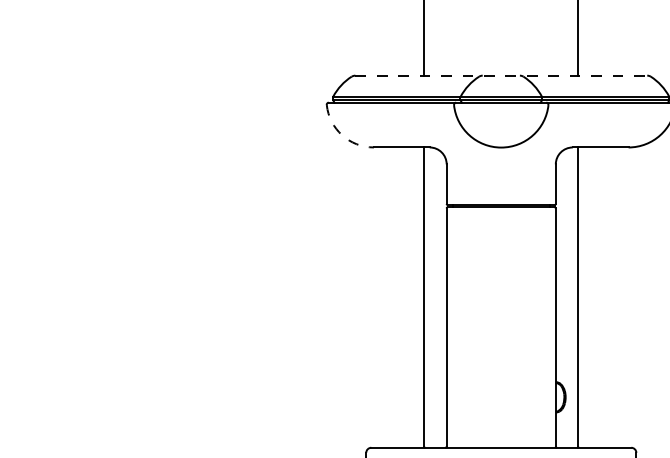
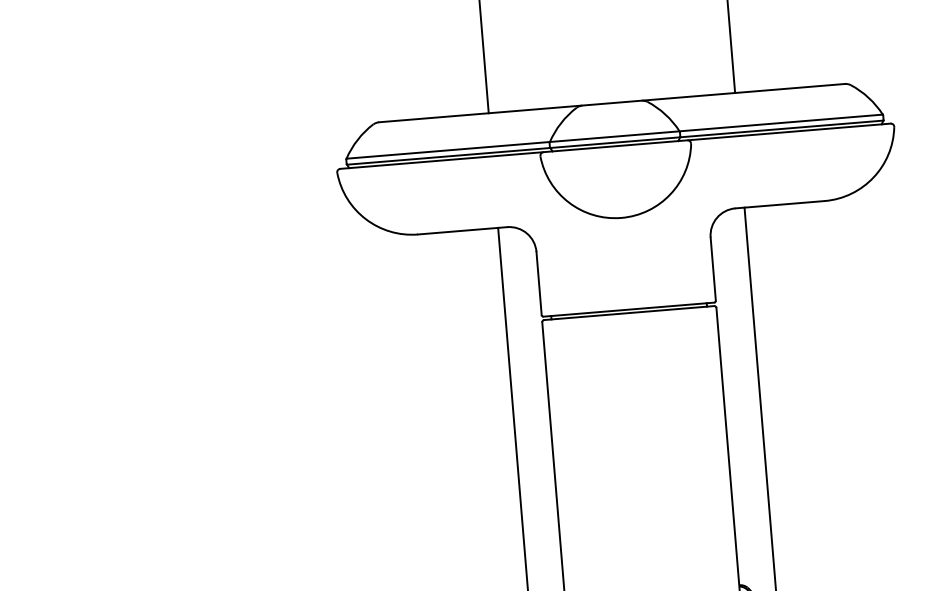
line: (501, 75) -> (612, 102), dashed -> solid
arc: (342, 135) -> (366, 219), dashed -> solid

